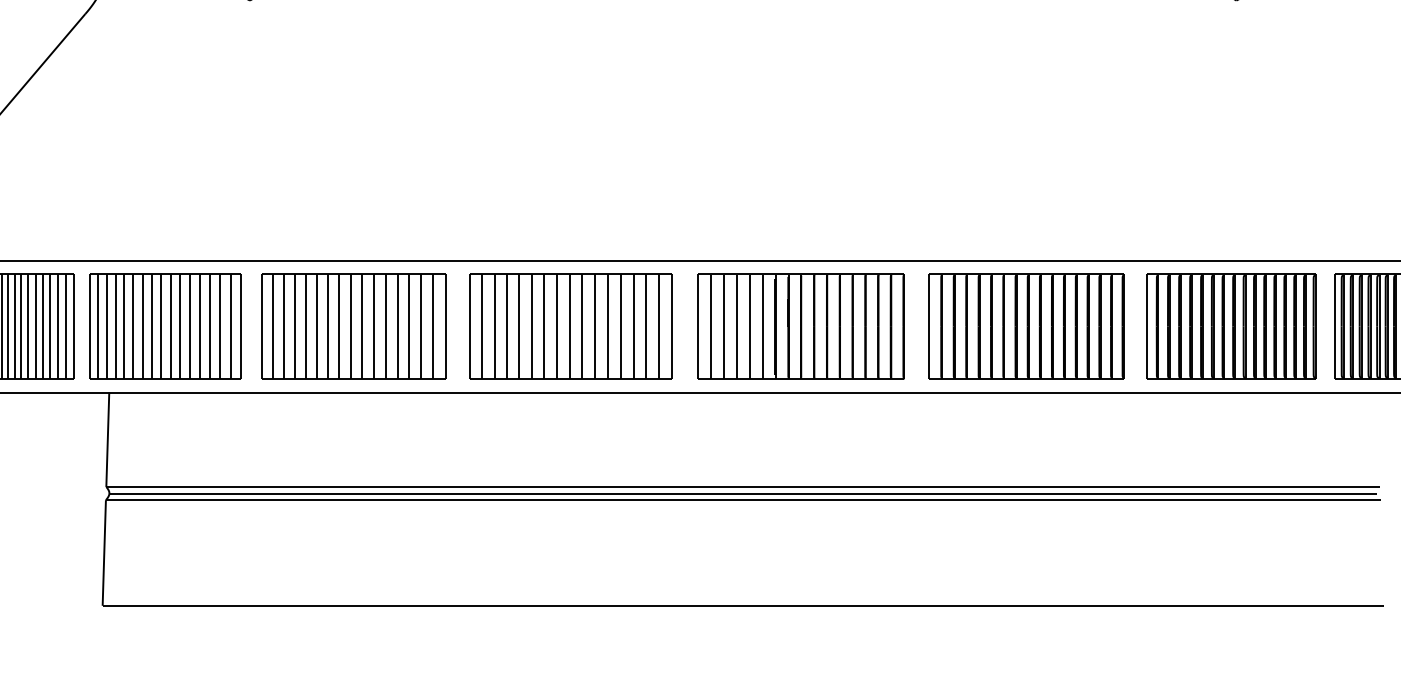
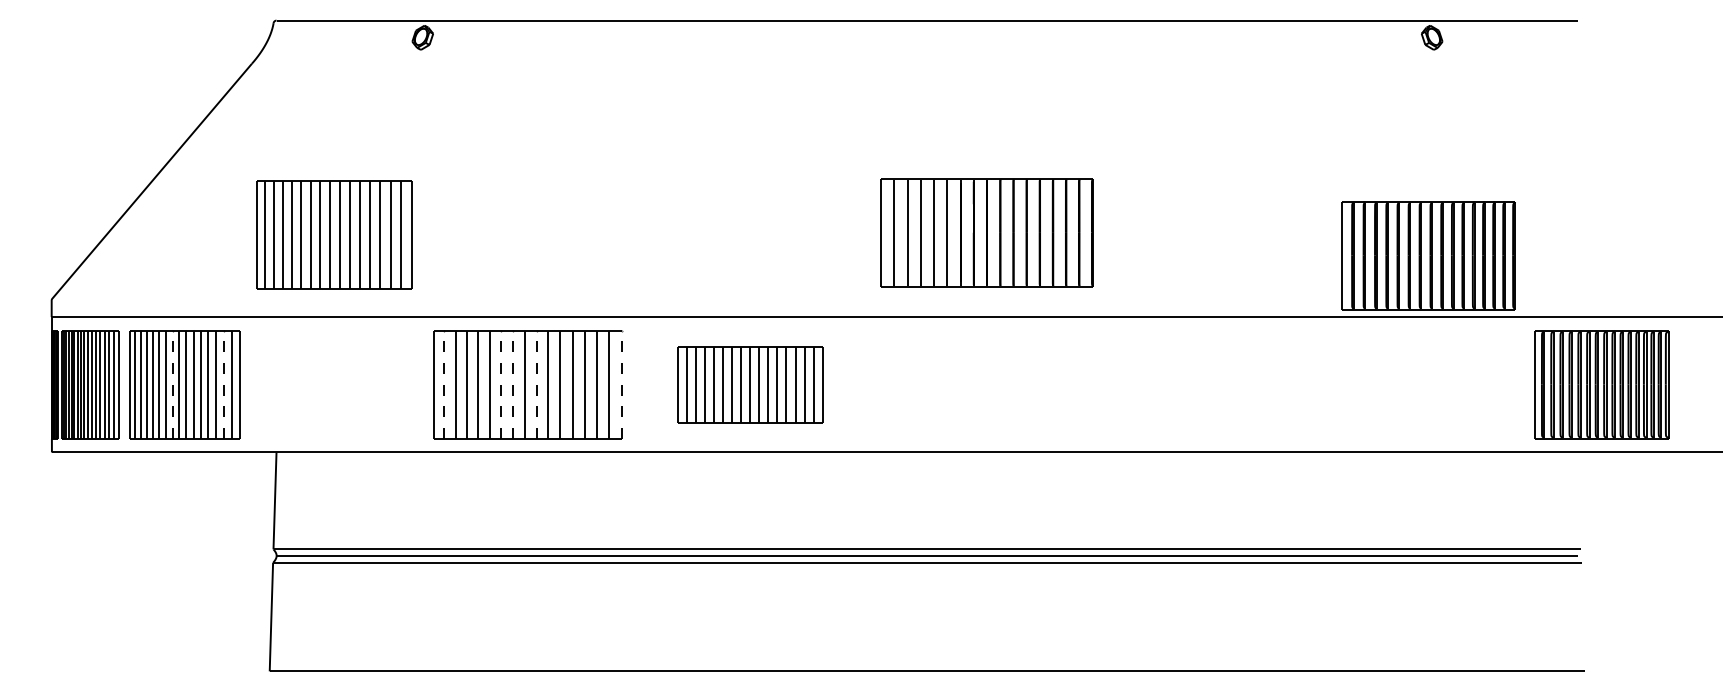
line: (7, 326) -> (172, 384), solid -> dashed
line: (57, 326) -> (223, 384), solid -> dashed
part: (165, 326) -> (334, 234), moved
line: (272, 326) -> (444, 384), solid -> dashed
line: (328, 326) -> (501, 384), solid -> dashed
line: (339, 326) -> (512, 384), solid -> dashed
line: (362, 326) -> (536, 384), solid -> dashed
line: (445, 326) -> (621, 384), solid -> dashed
part: (570, 326) -> (750, 384), size x0.7
part: (800, 326) -> (986, 232), moved
part: (1026, 326) -> (1218, 384), removed
part: (1231, 326) -> (1428, 255), moved

